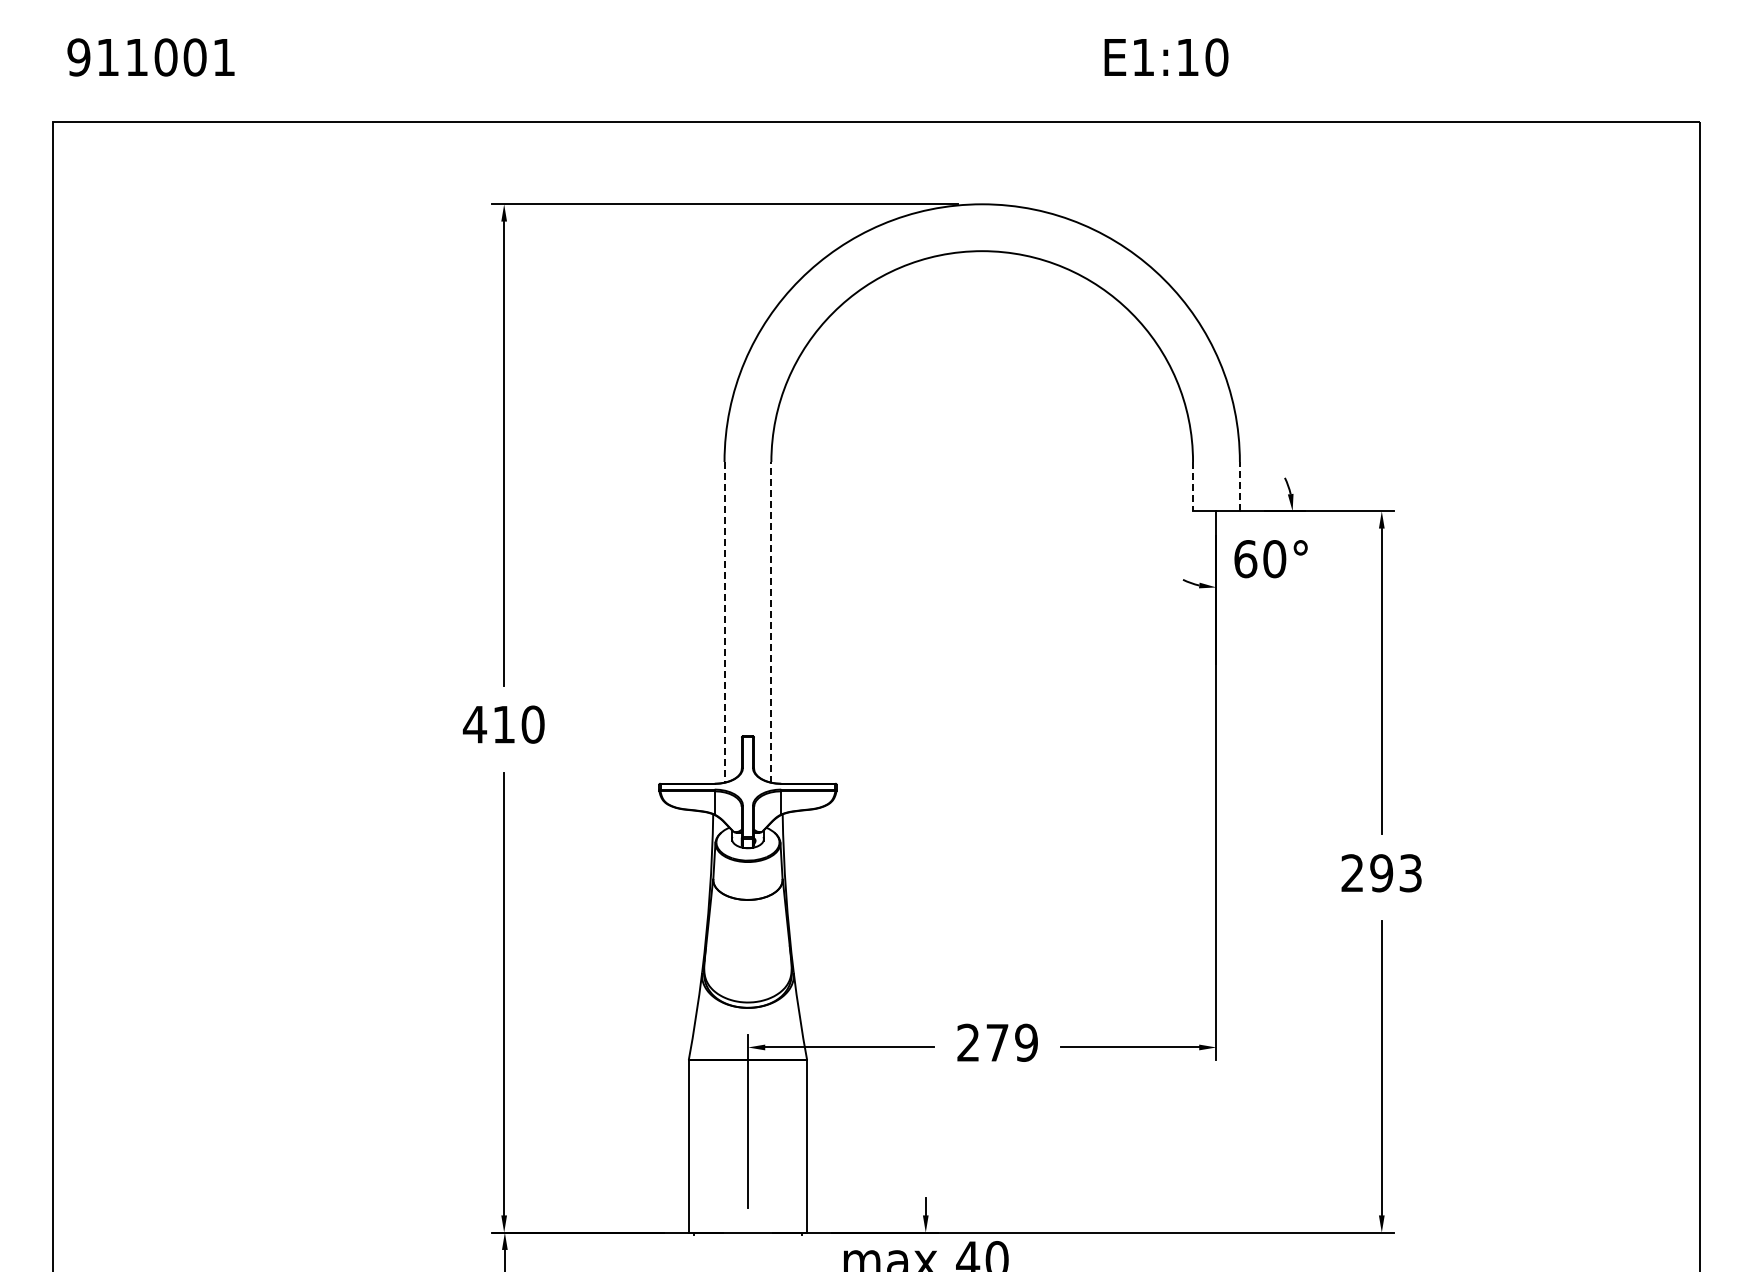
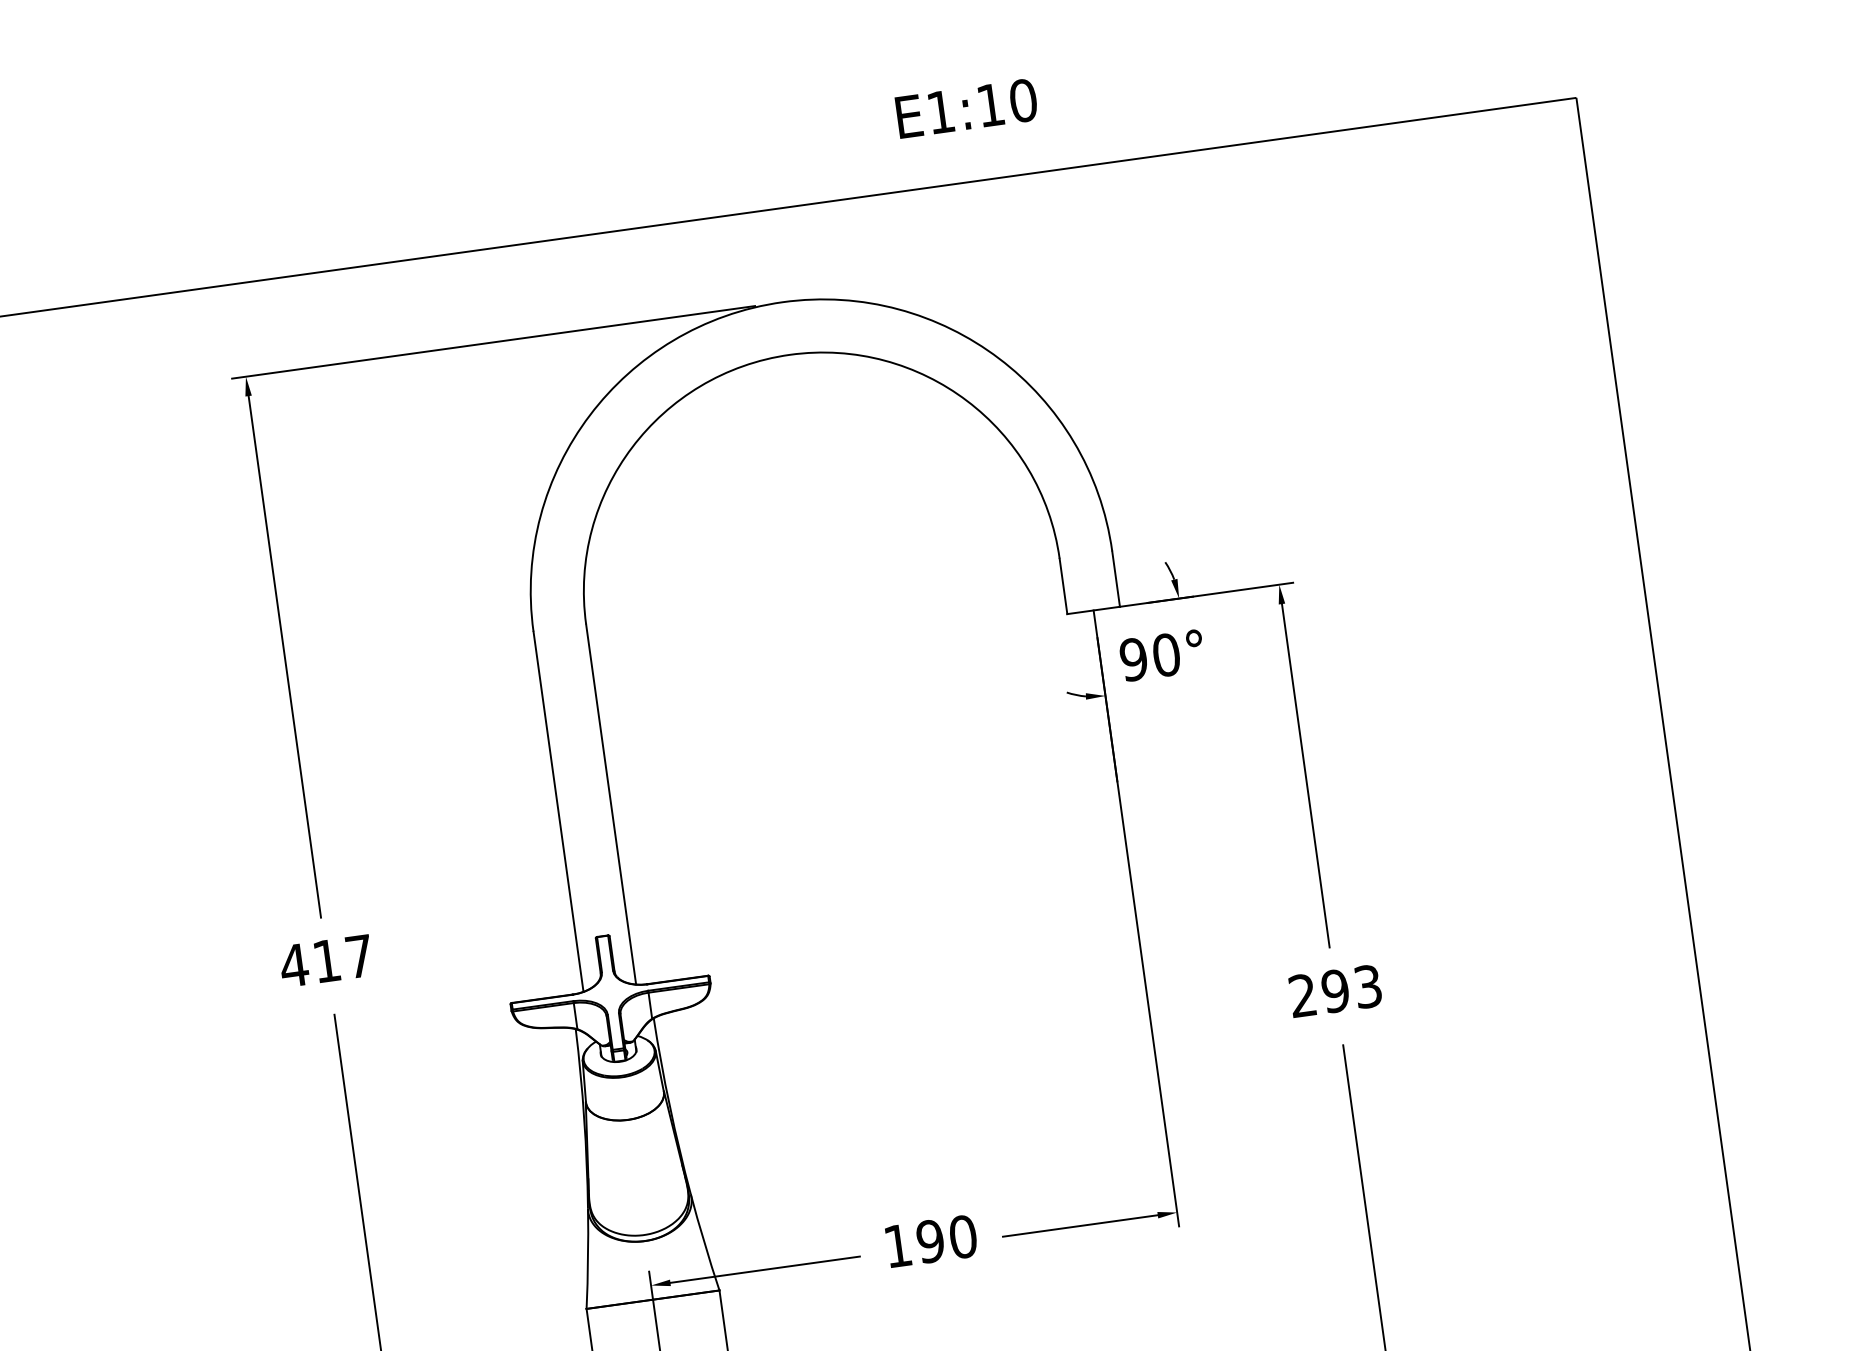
line: (1193, 486) -> (1063, 586), dashed -> solid
line: (1239, 486) -> (1115, 579), dashed -> solid
text: (1245, 559) -> (1133, 660), 60° -> 90°
line: (771, 621) -> (611, 803), dashed -> solid
line: (724, 622) -> (558, 811), dashed -> solid
text: (532, 724) -> (358, 956), 410 -> 417
text: (997, 1042) -> (930, 1241), 279 -> 190

